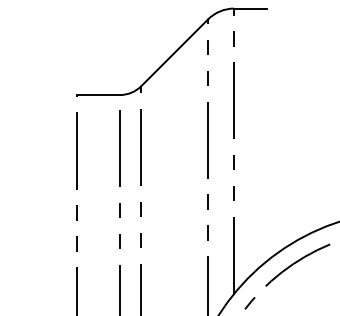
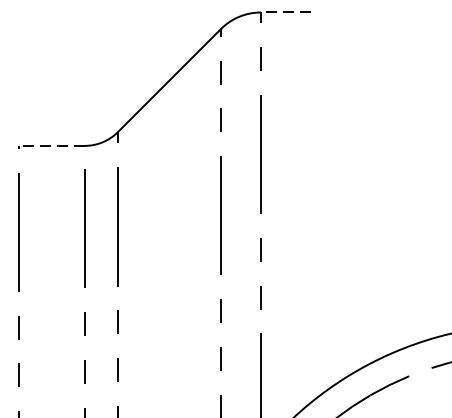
line: (249, 8) -> (284, 12), solid -> dashed
line: (97, 95) -> (50, 146), solid -> dashed

